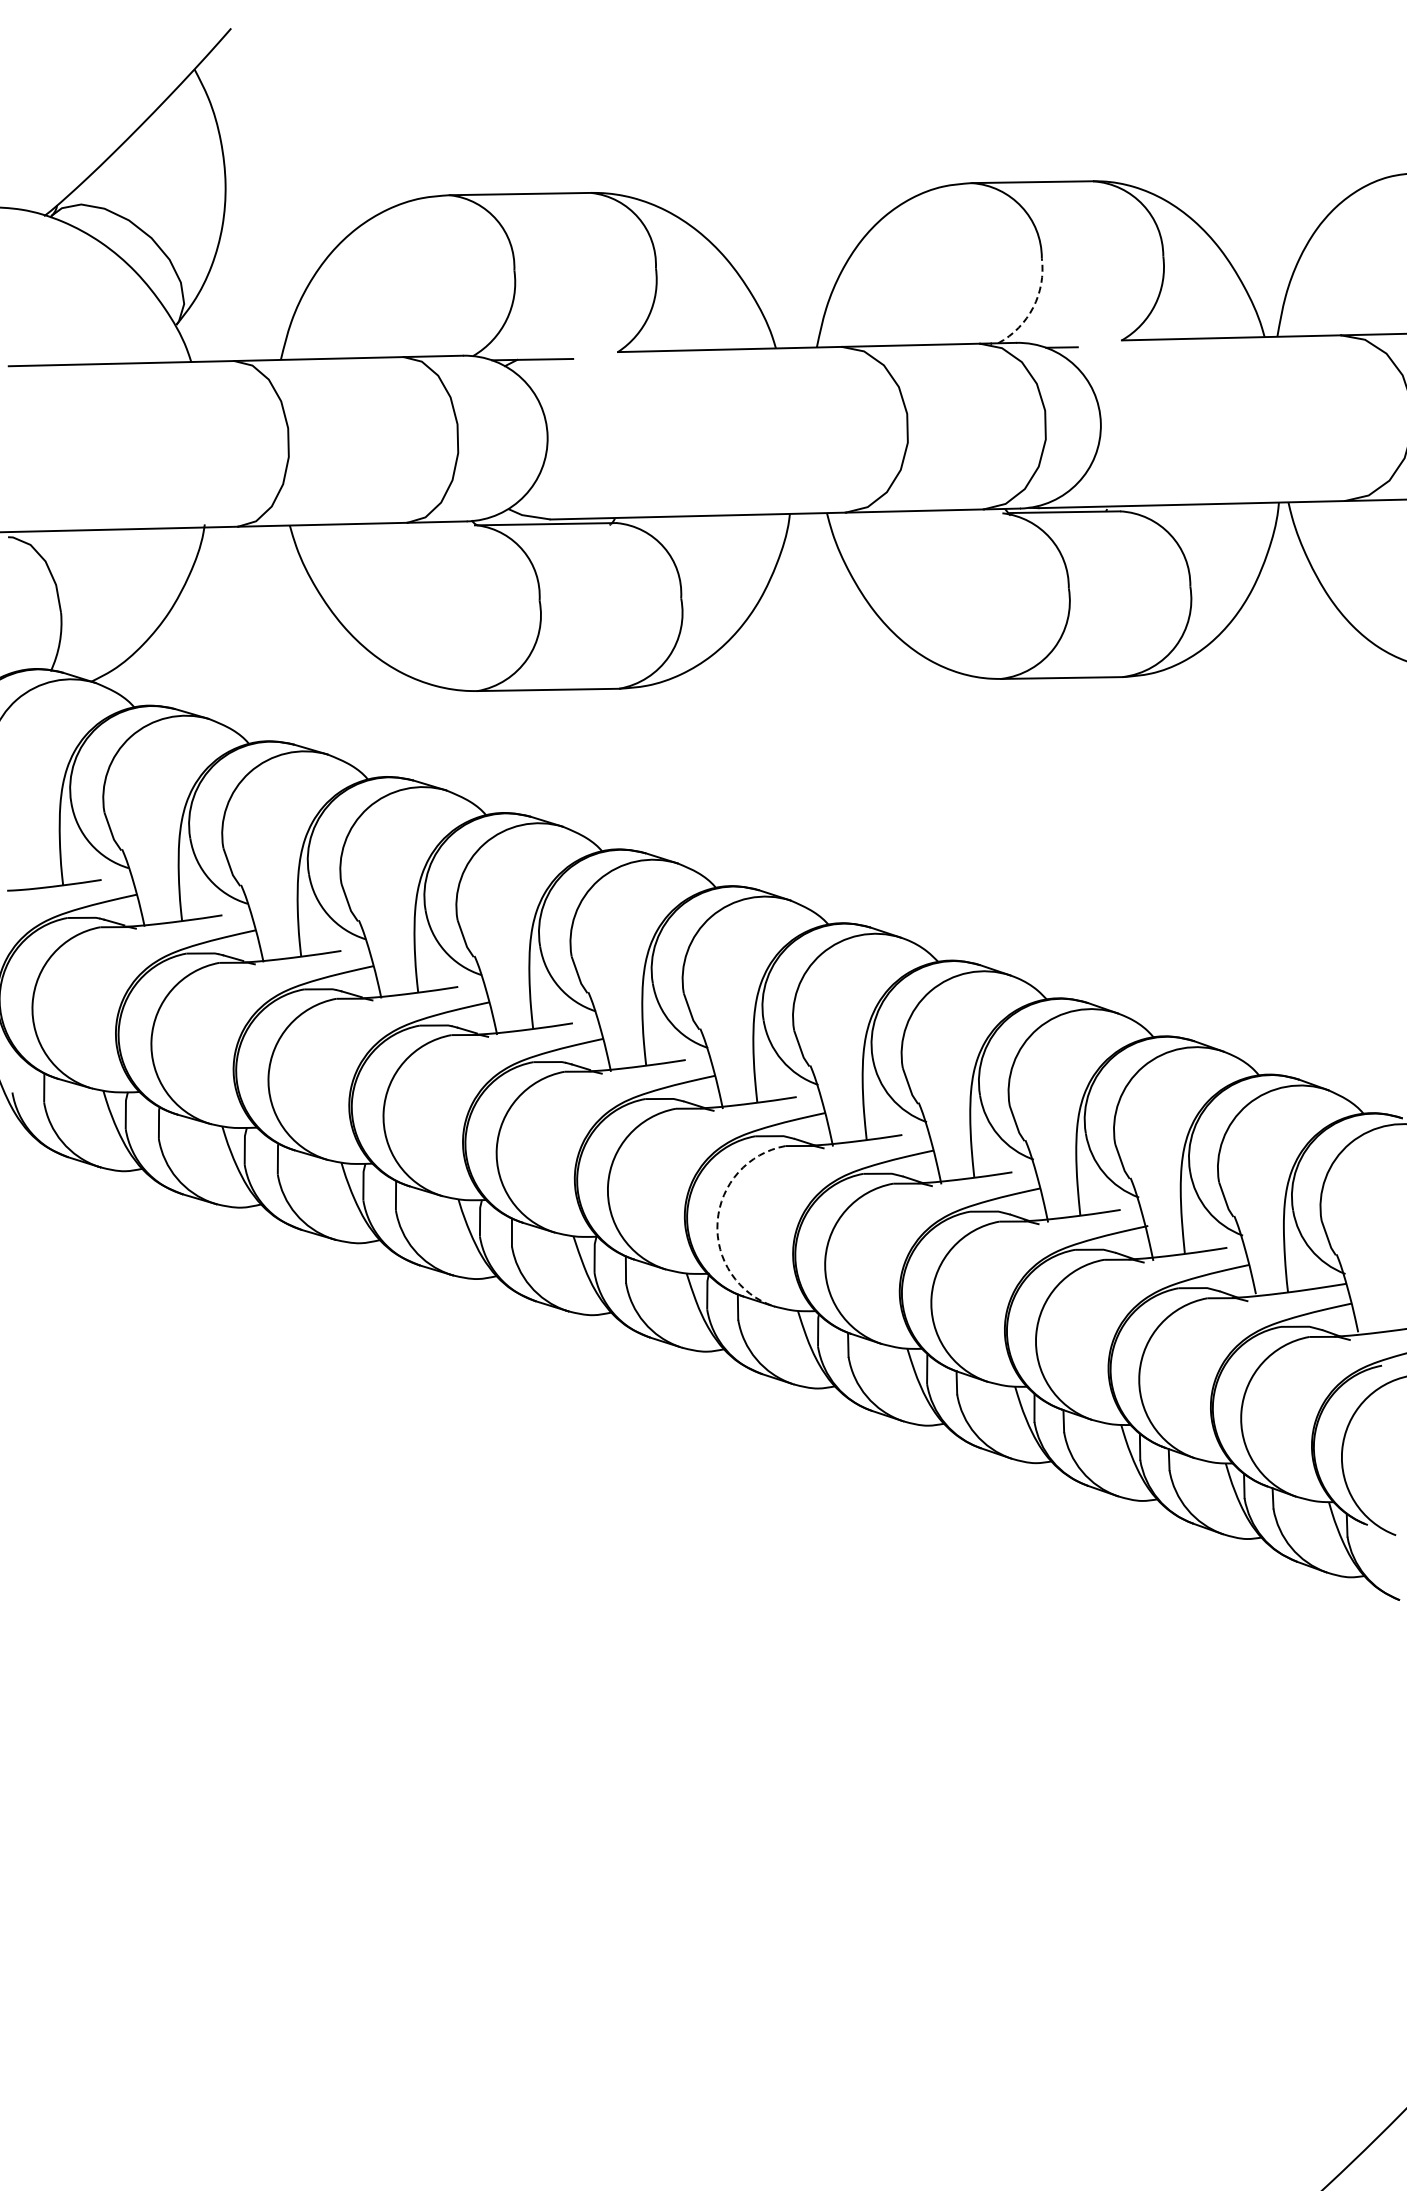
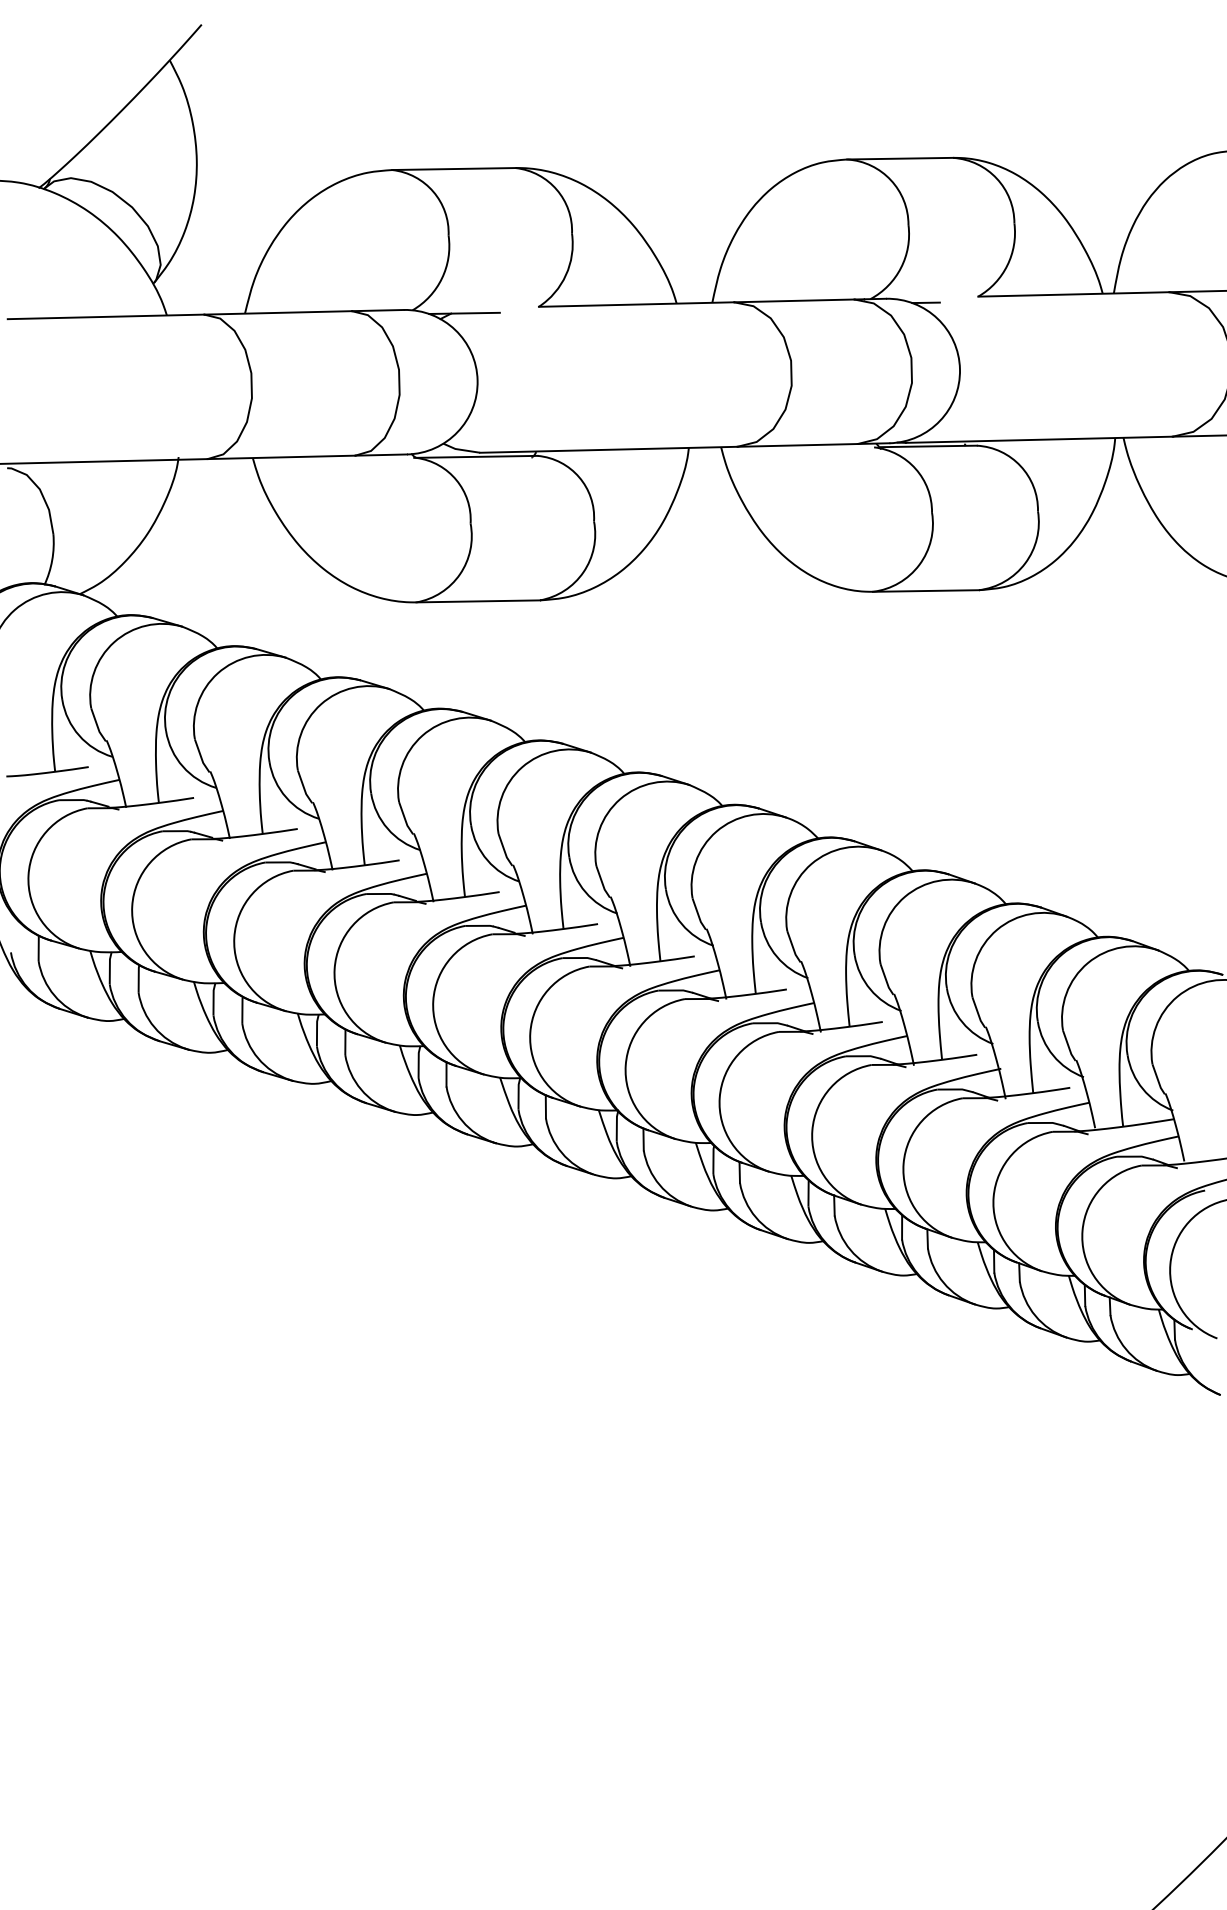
arc: (1033, 307) -> (901, 267), dashed -> solid
arc: (717, 1221) -> (625, 1064), dashed -> solid

